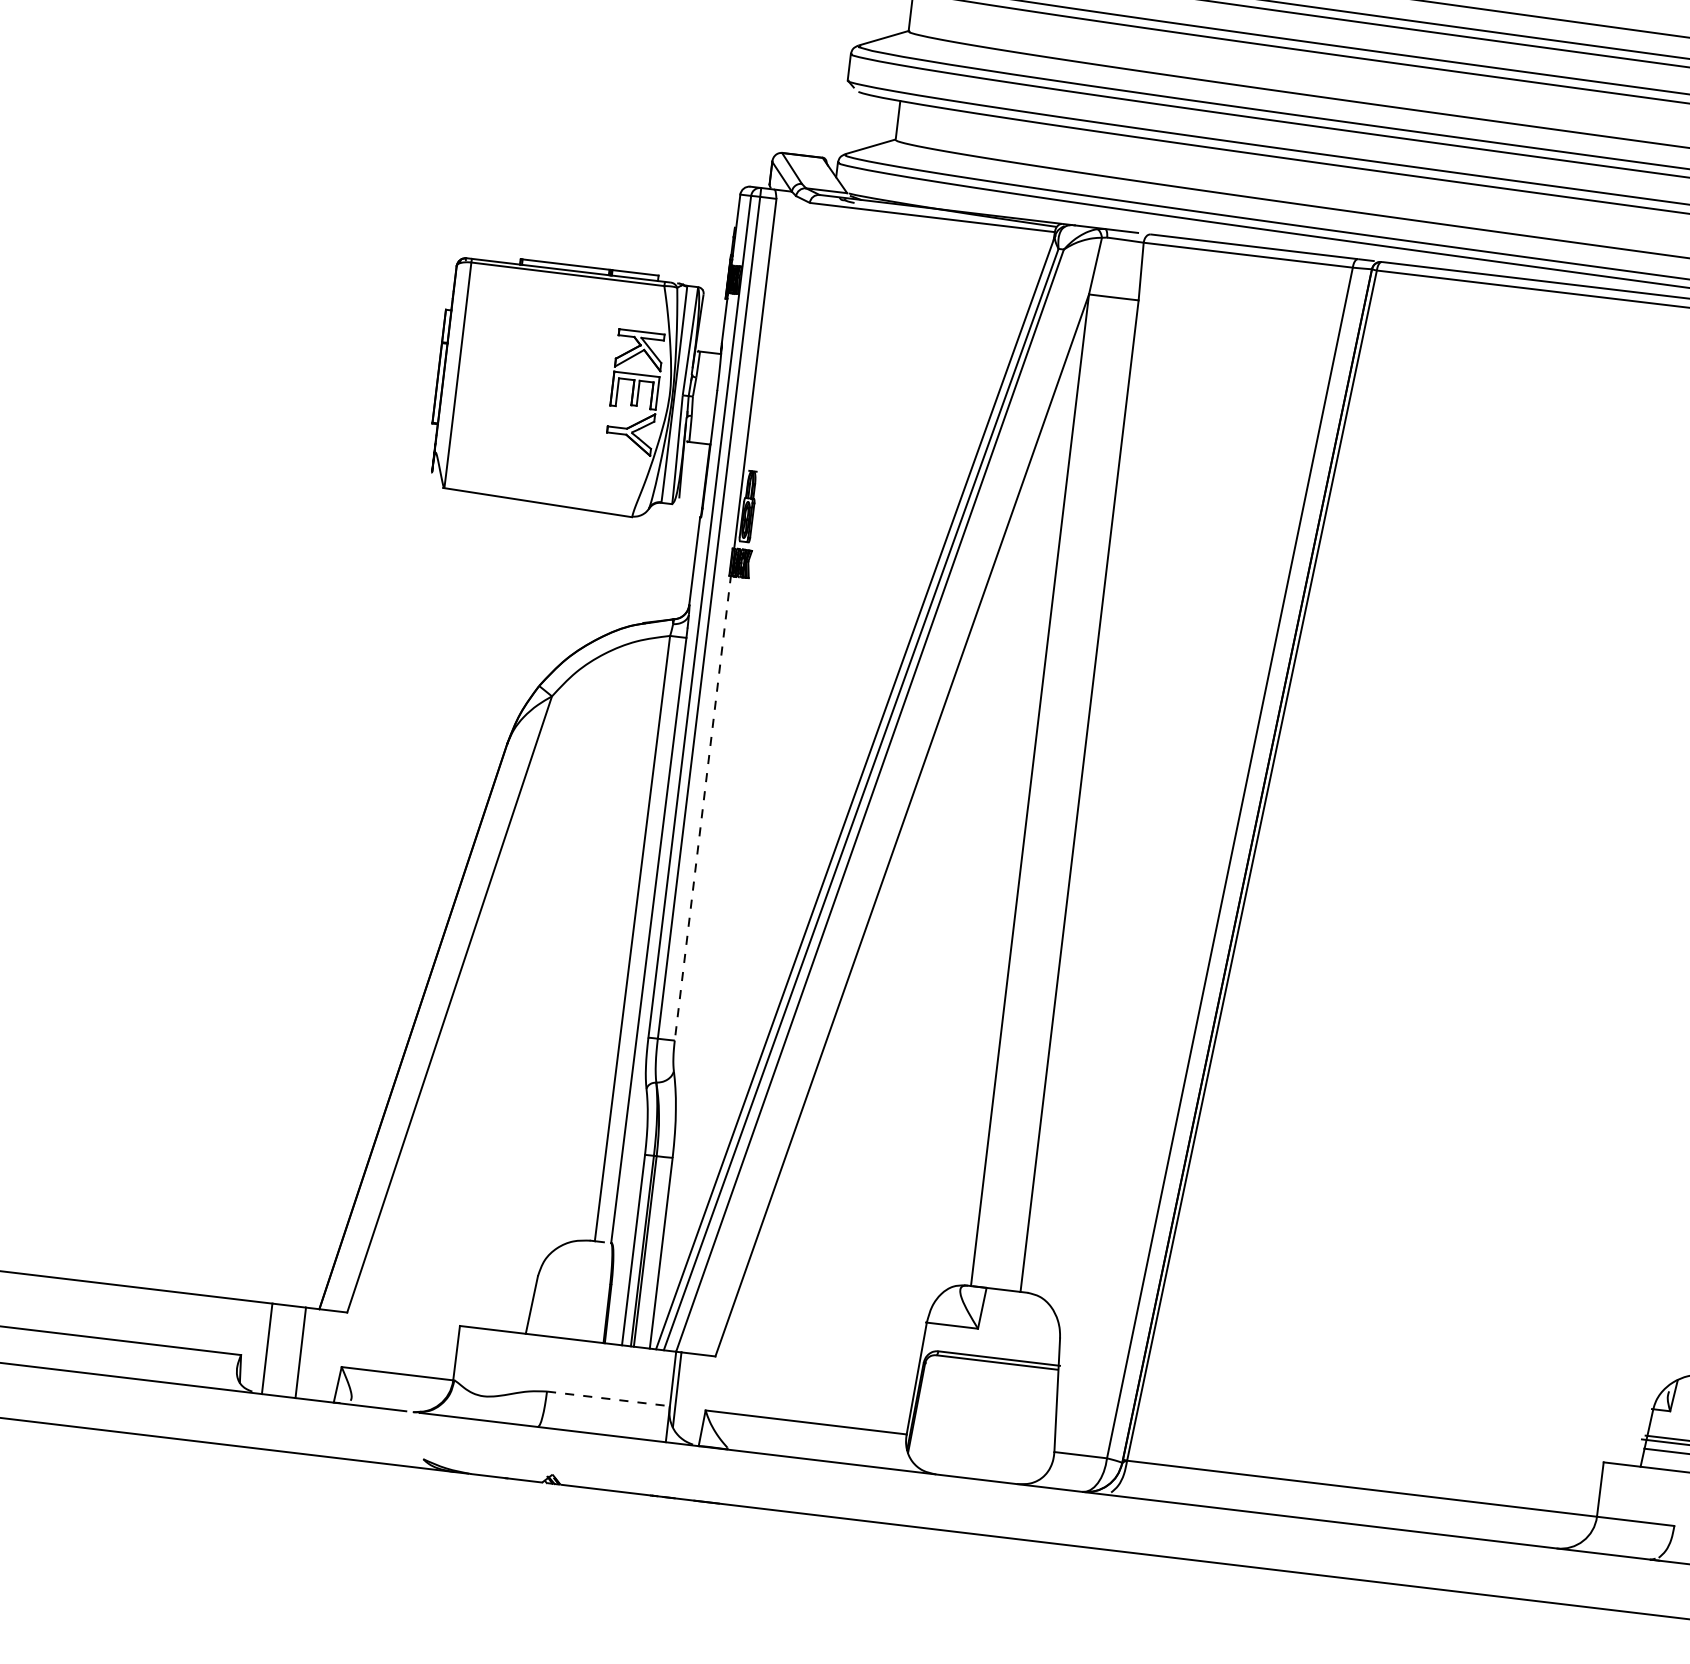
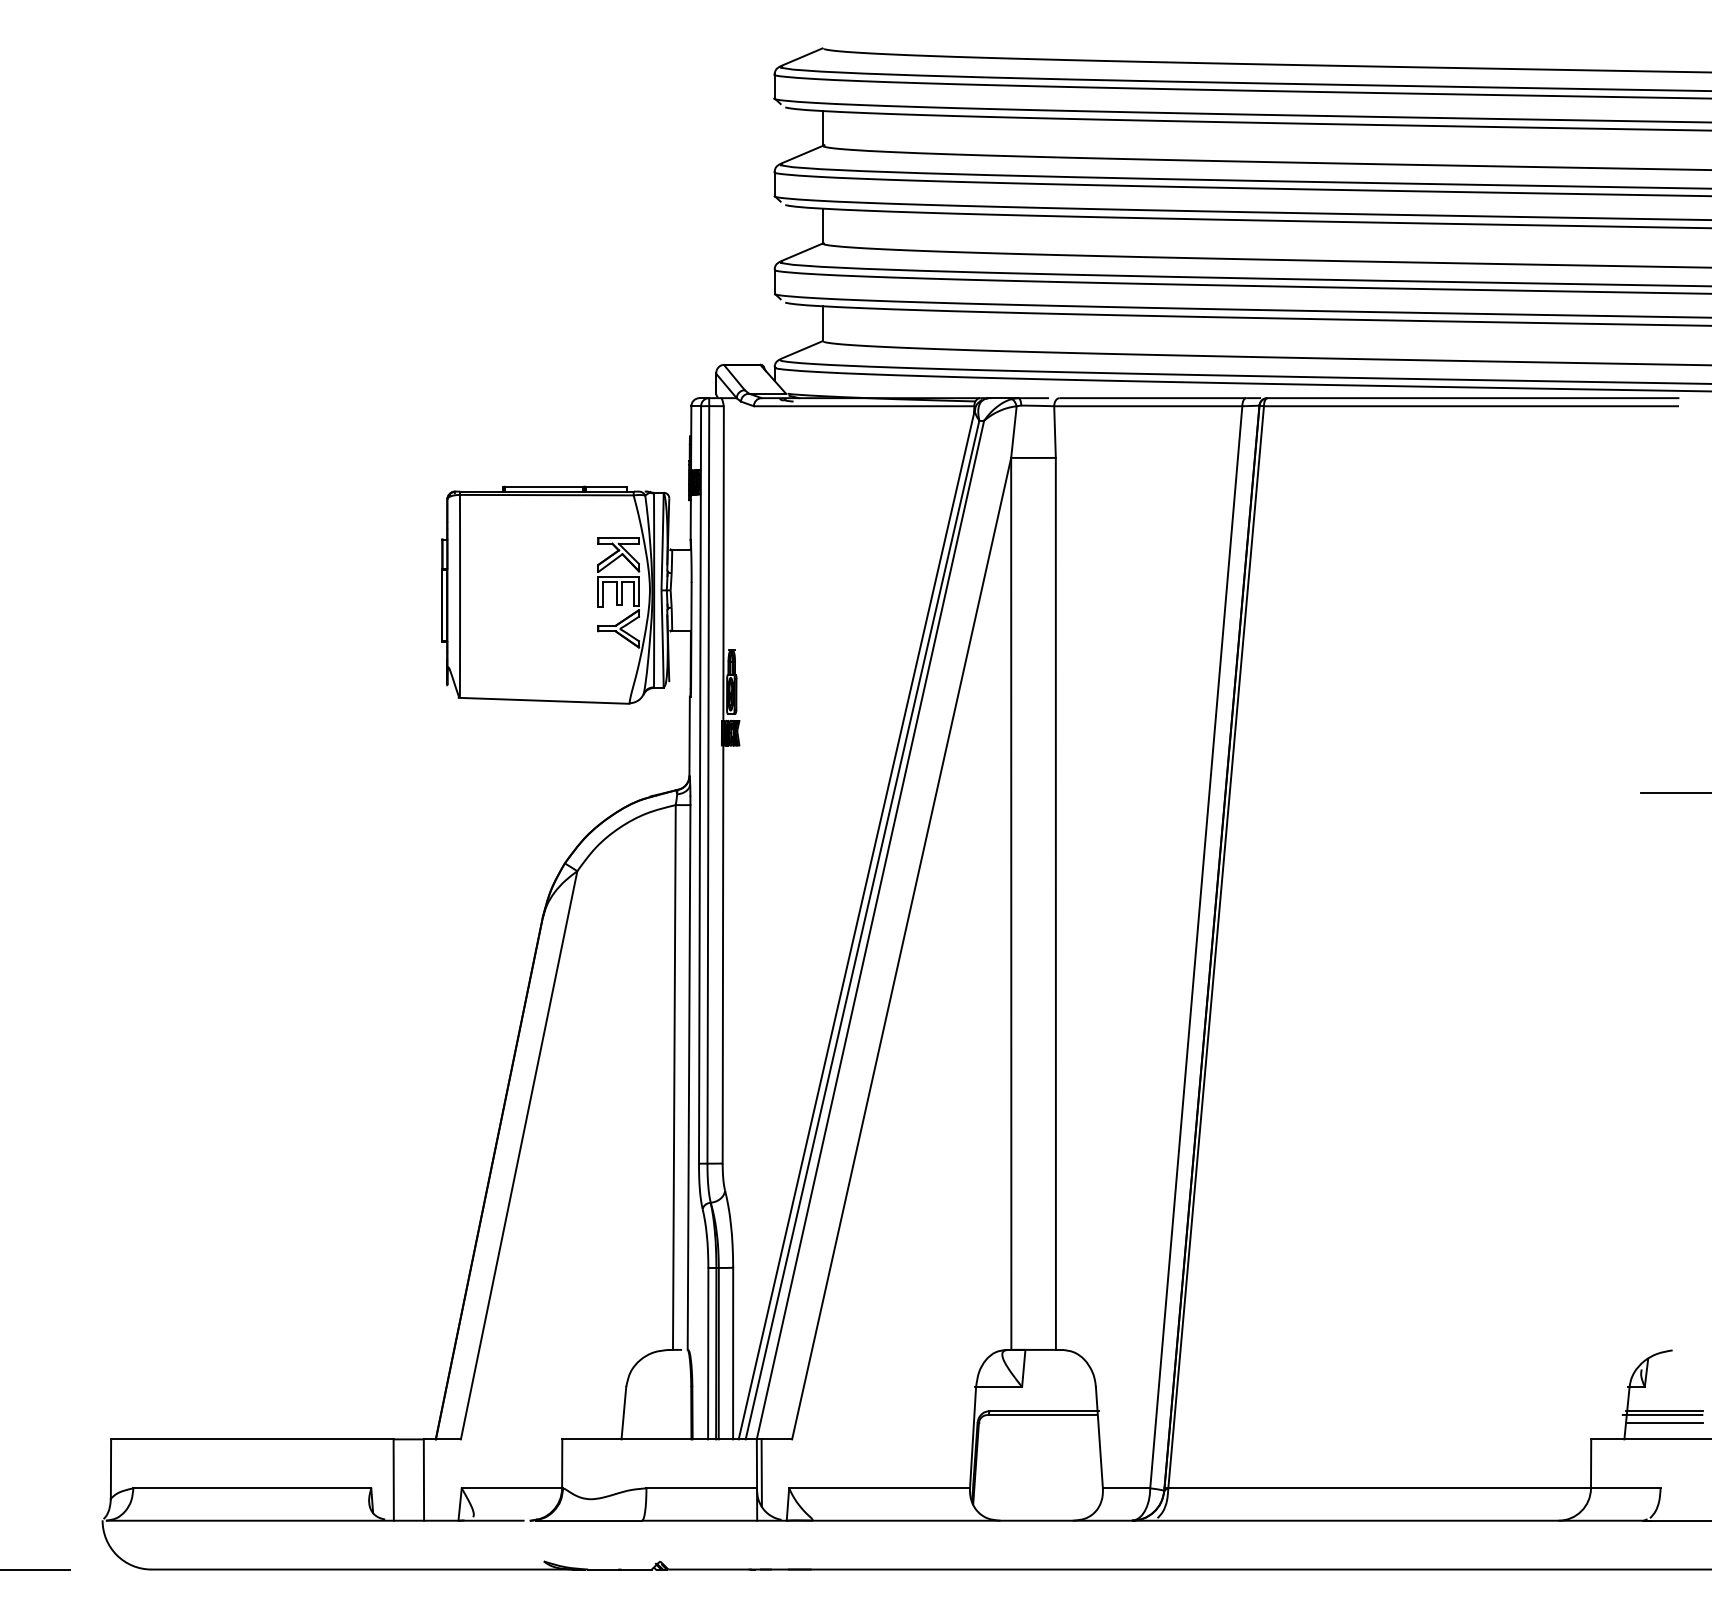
line: (703, 807) -> (723, 953), dashed -> solid
line: (609, 1399) -> (702, 1488), dashed -> solid

